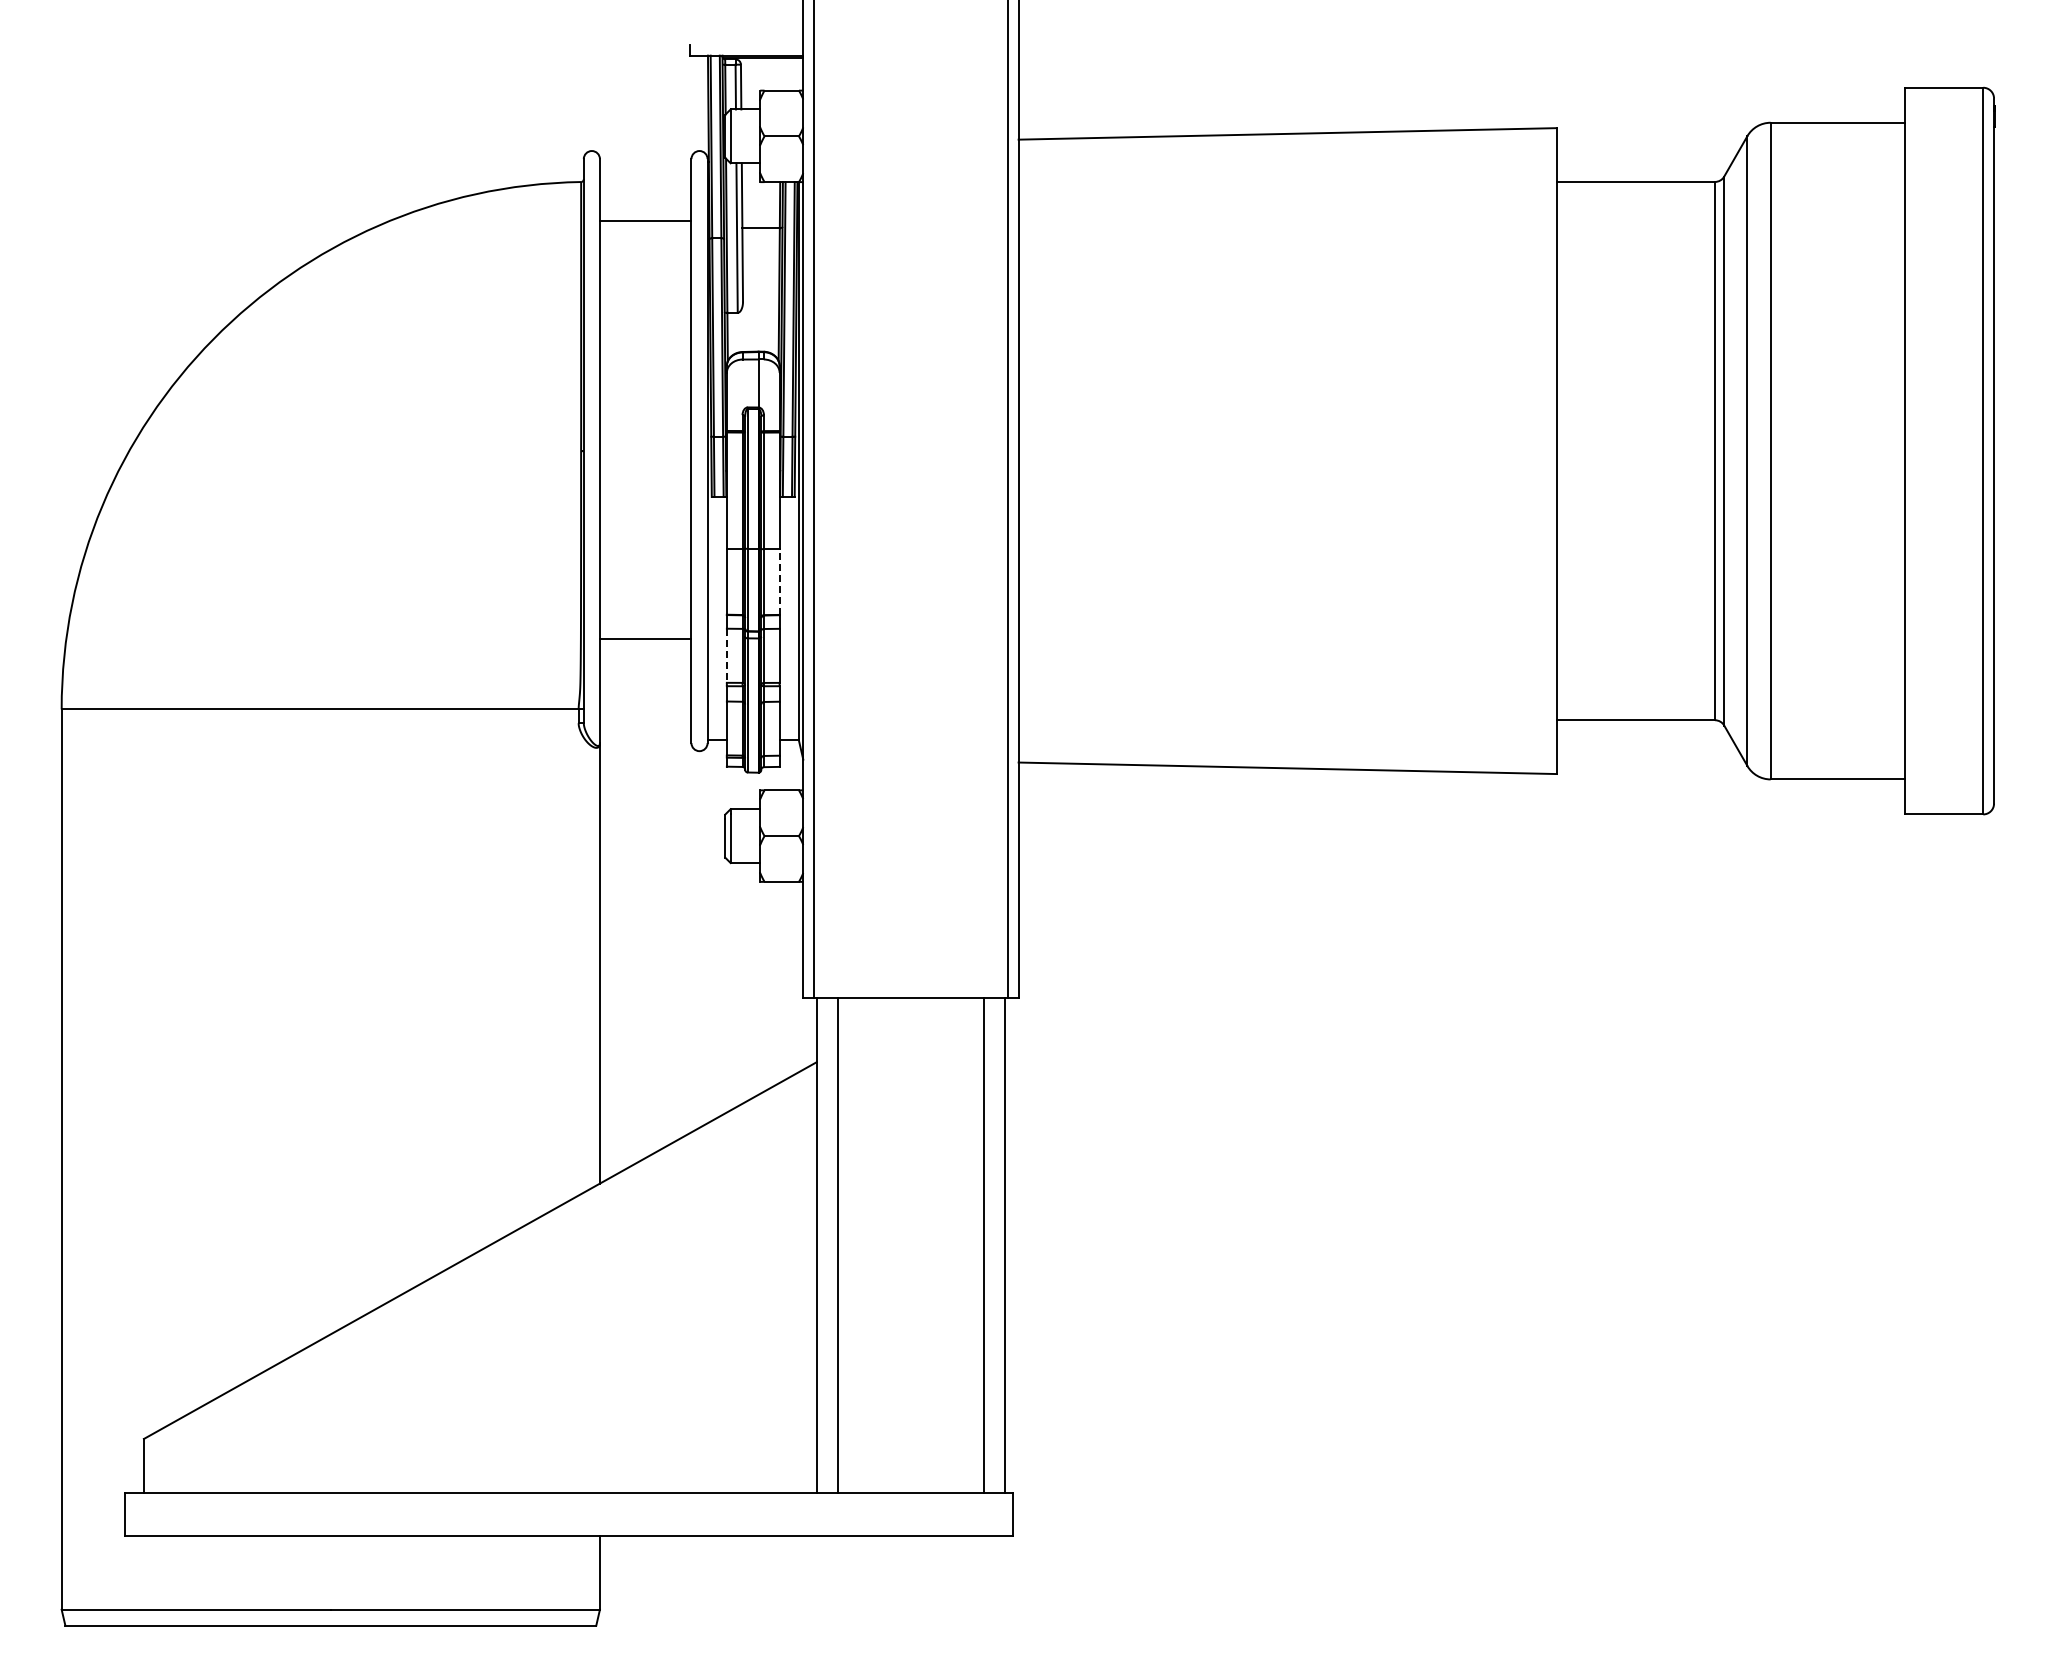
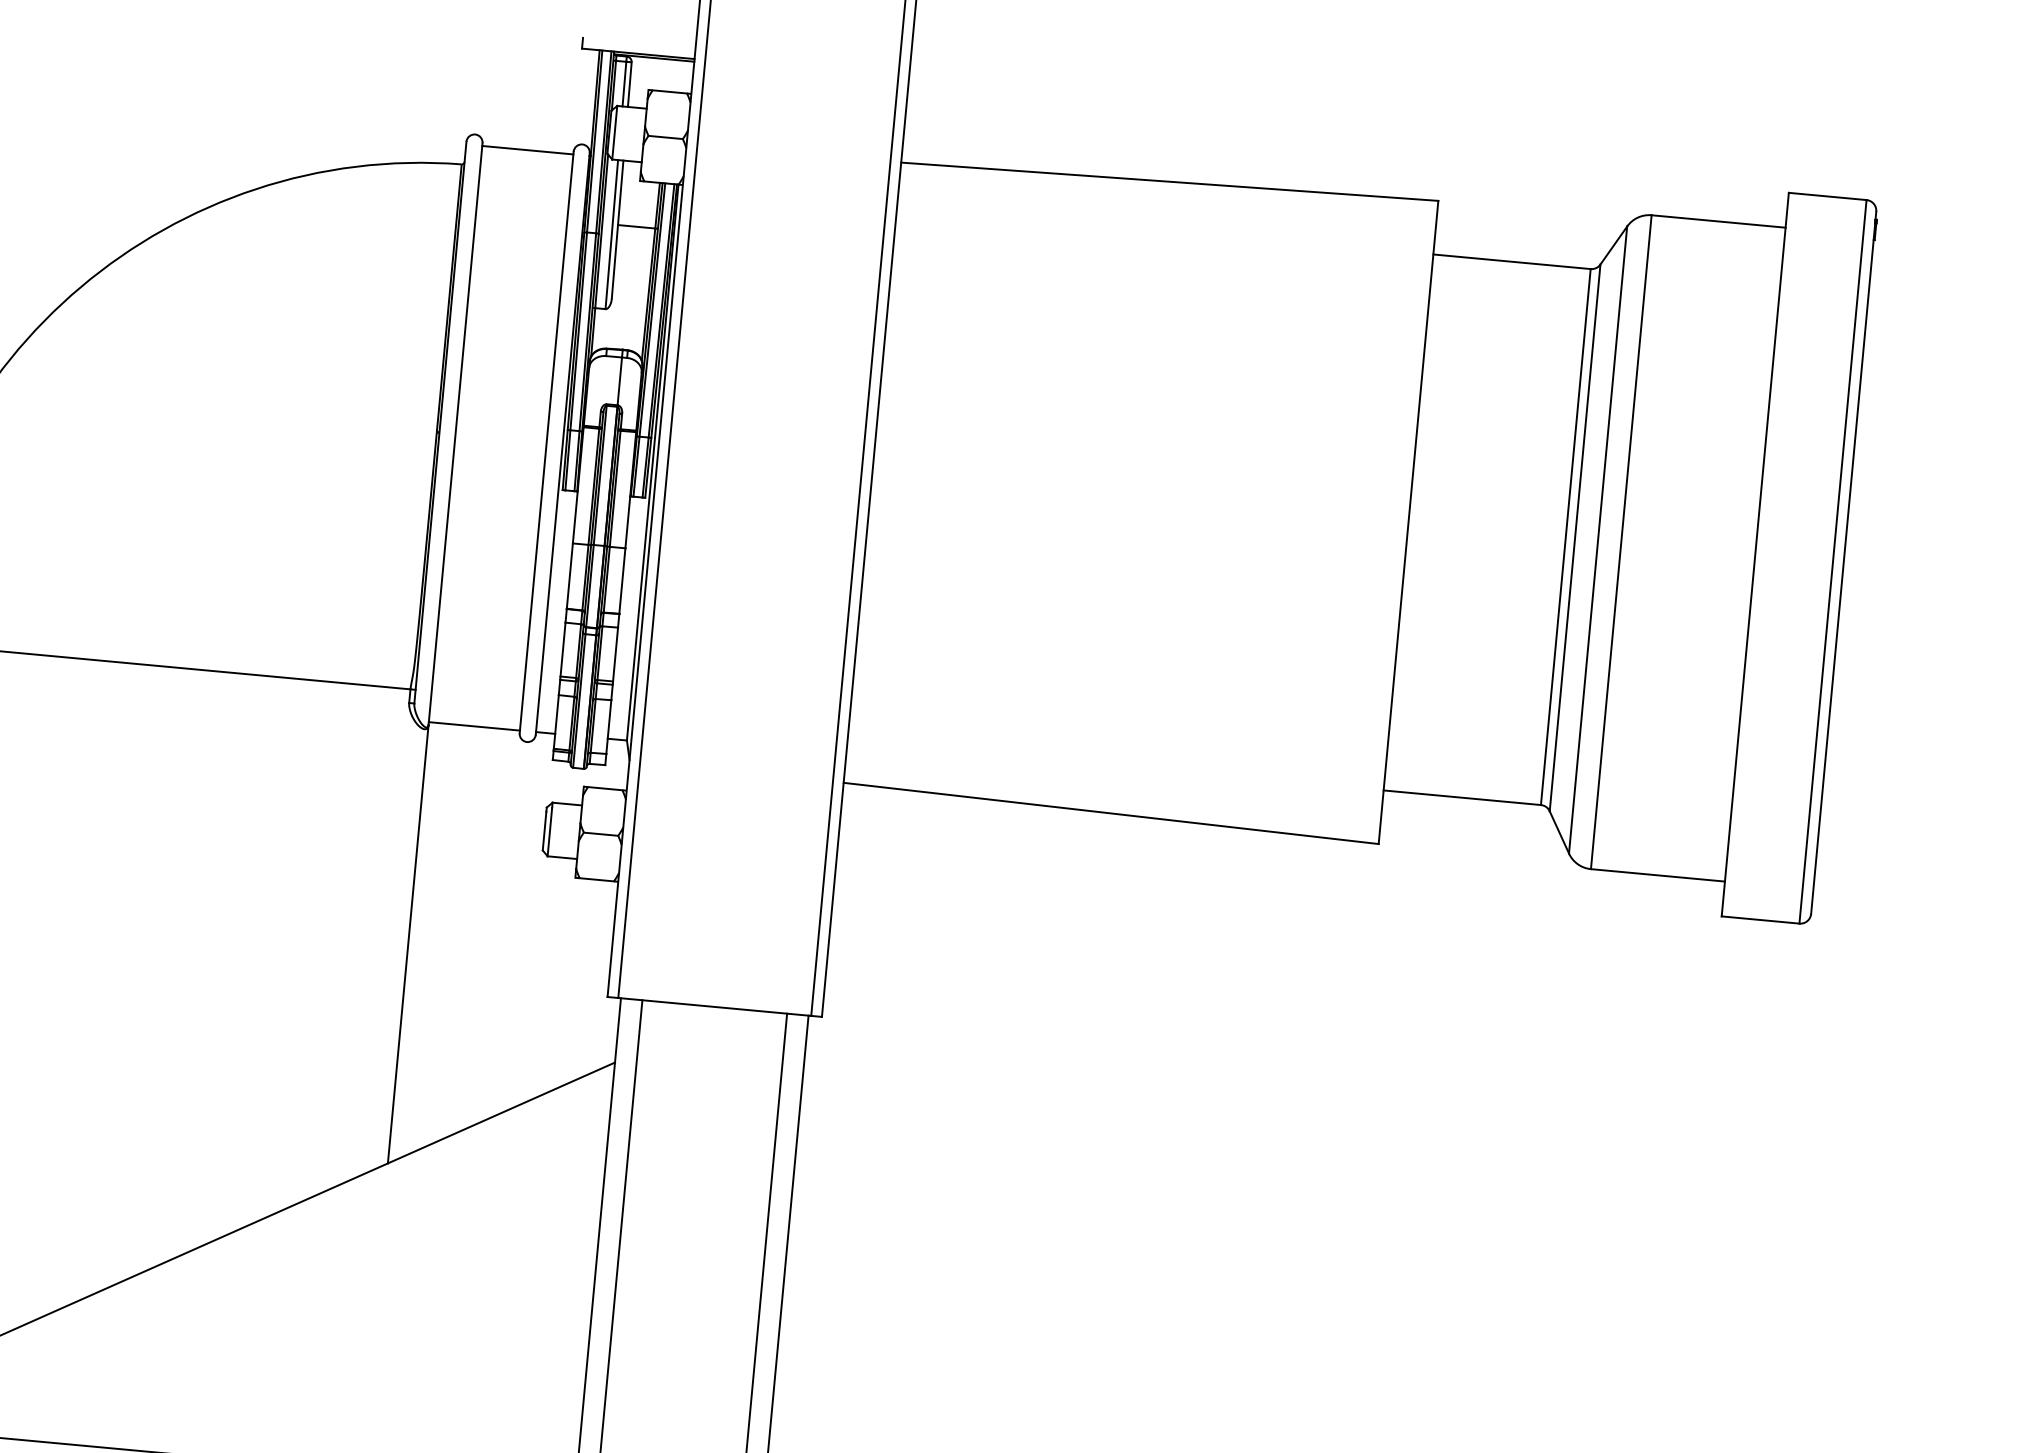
line: (645, 220) -> (527, 149), moved
line: (779, 582) -> (622, 581), dashed -> solid
line: (645, 639) -> (474, 726), moved
line: (726, 656) -> (562, 650), dashed -> solid

